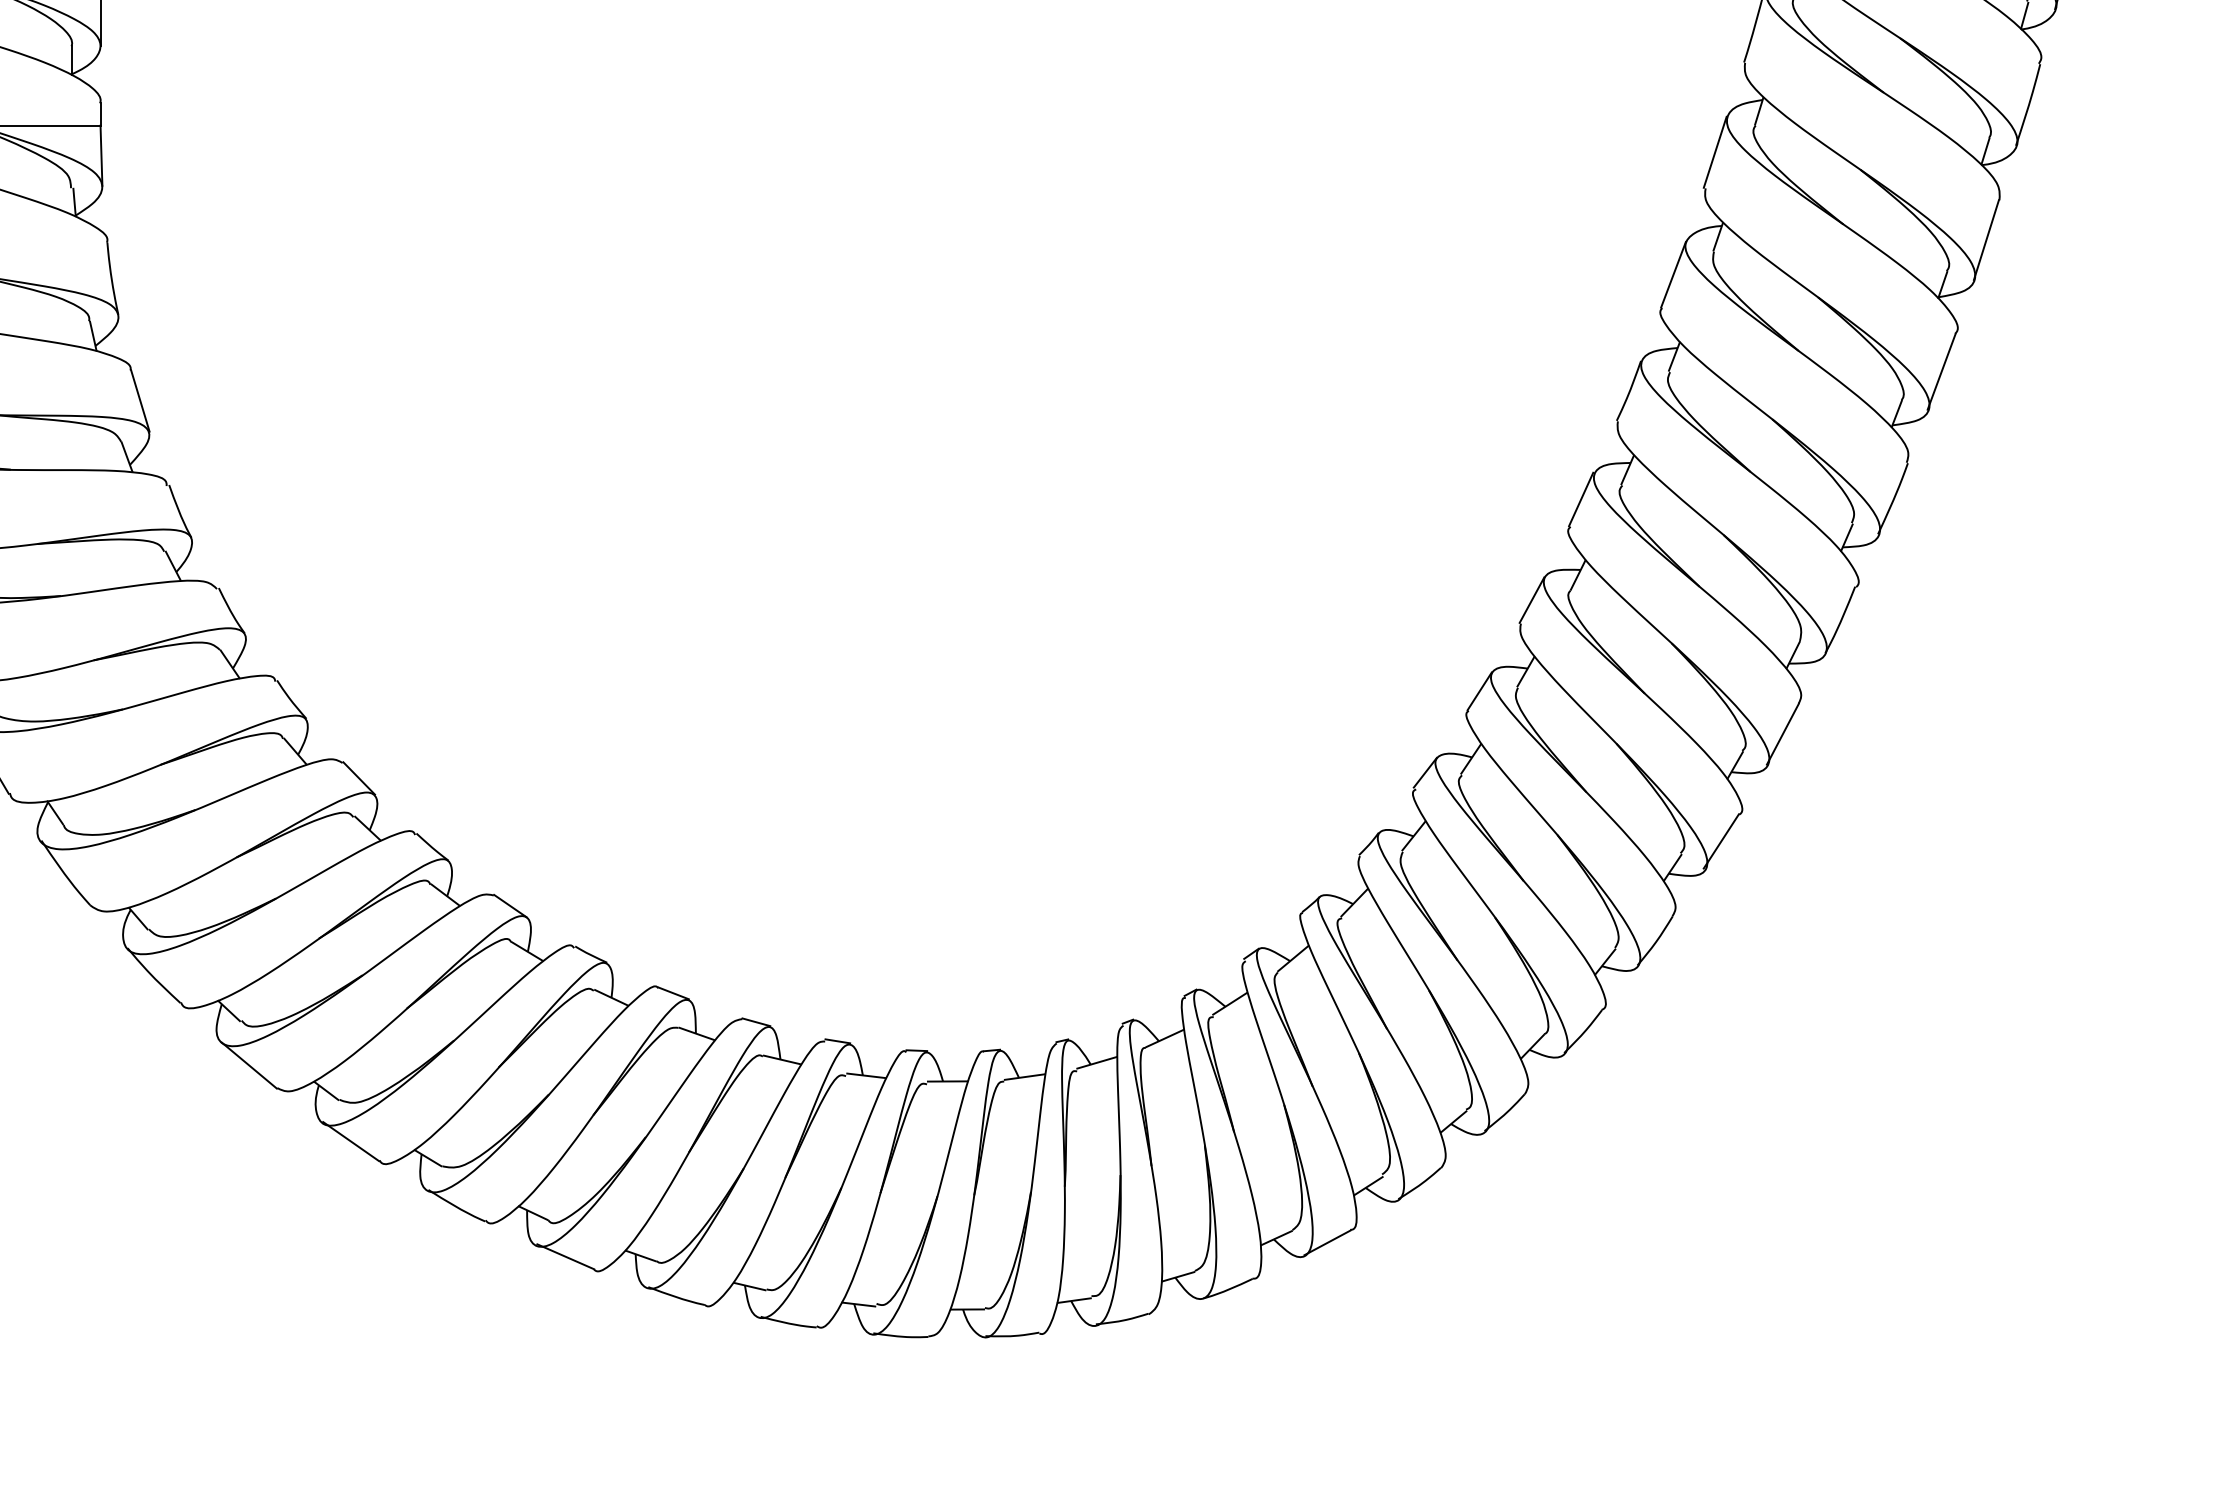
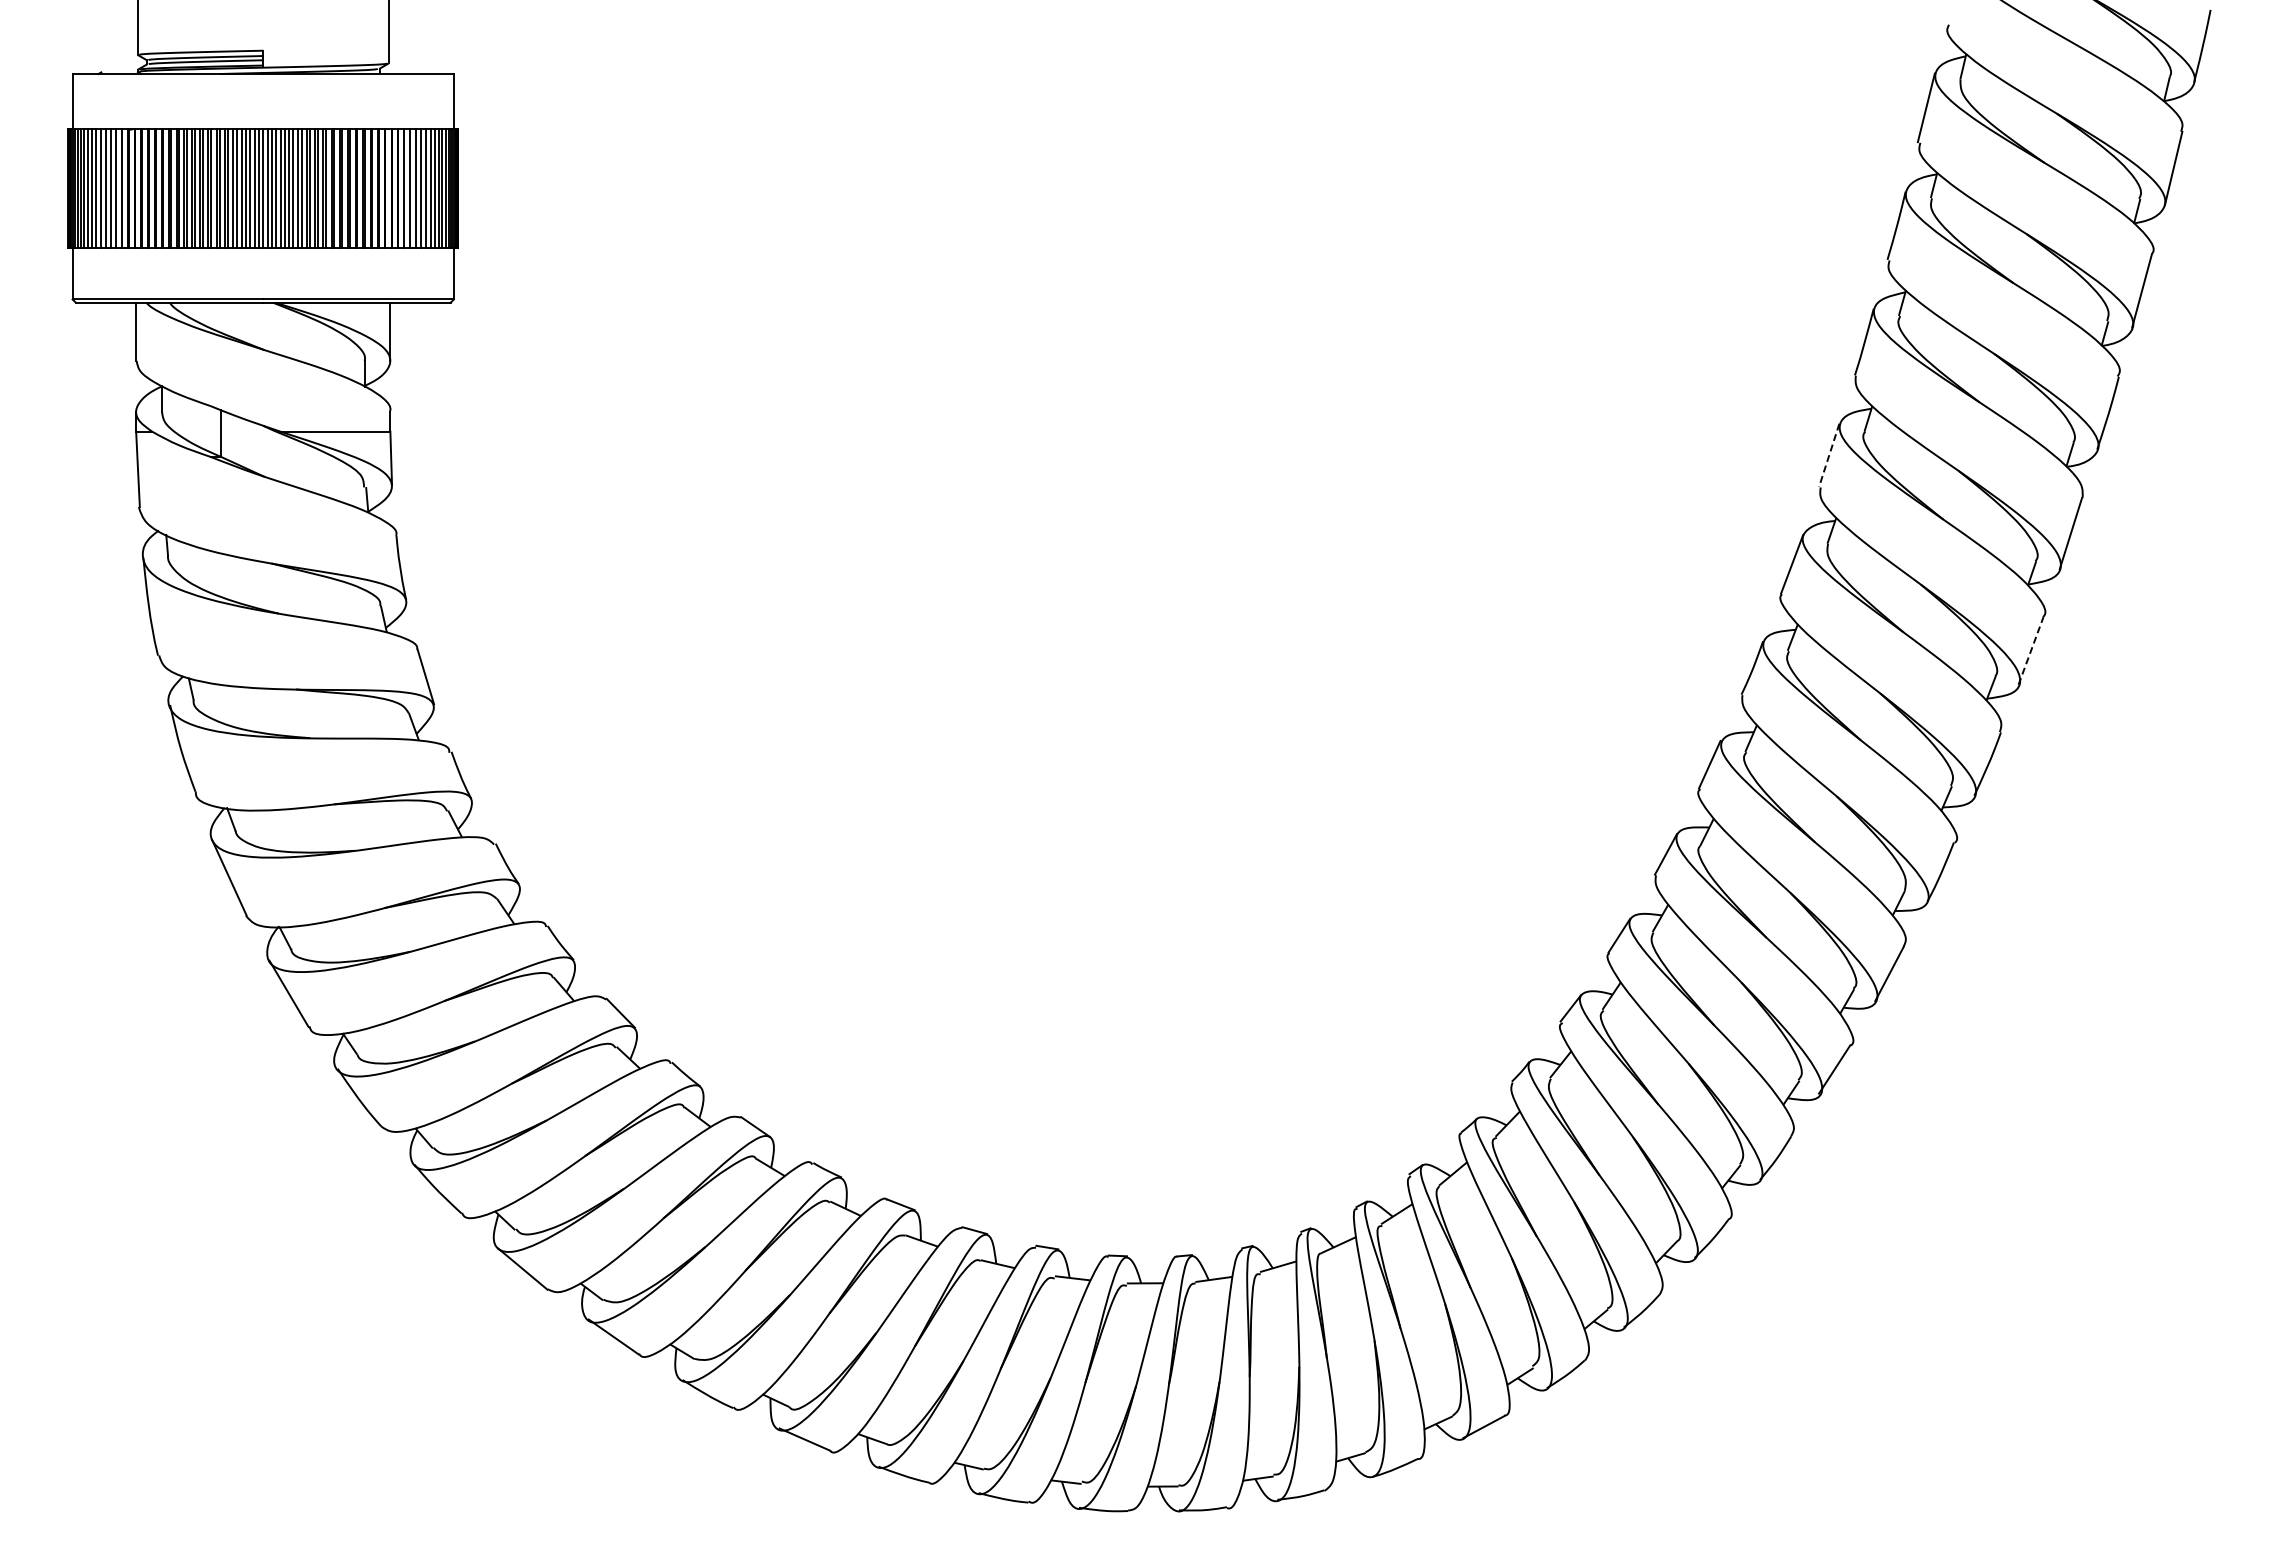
line: (1715, 152) -> (1829, 455), solid -> dashed
line: (1941, 372) -> (2030, 651), solid -> dashed

